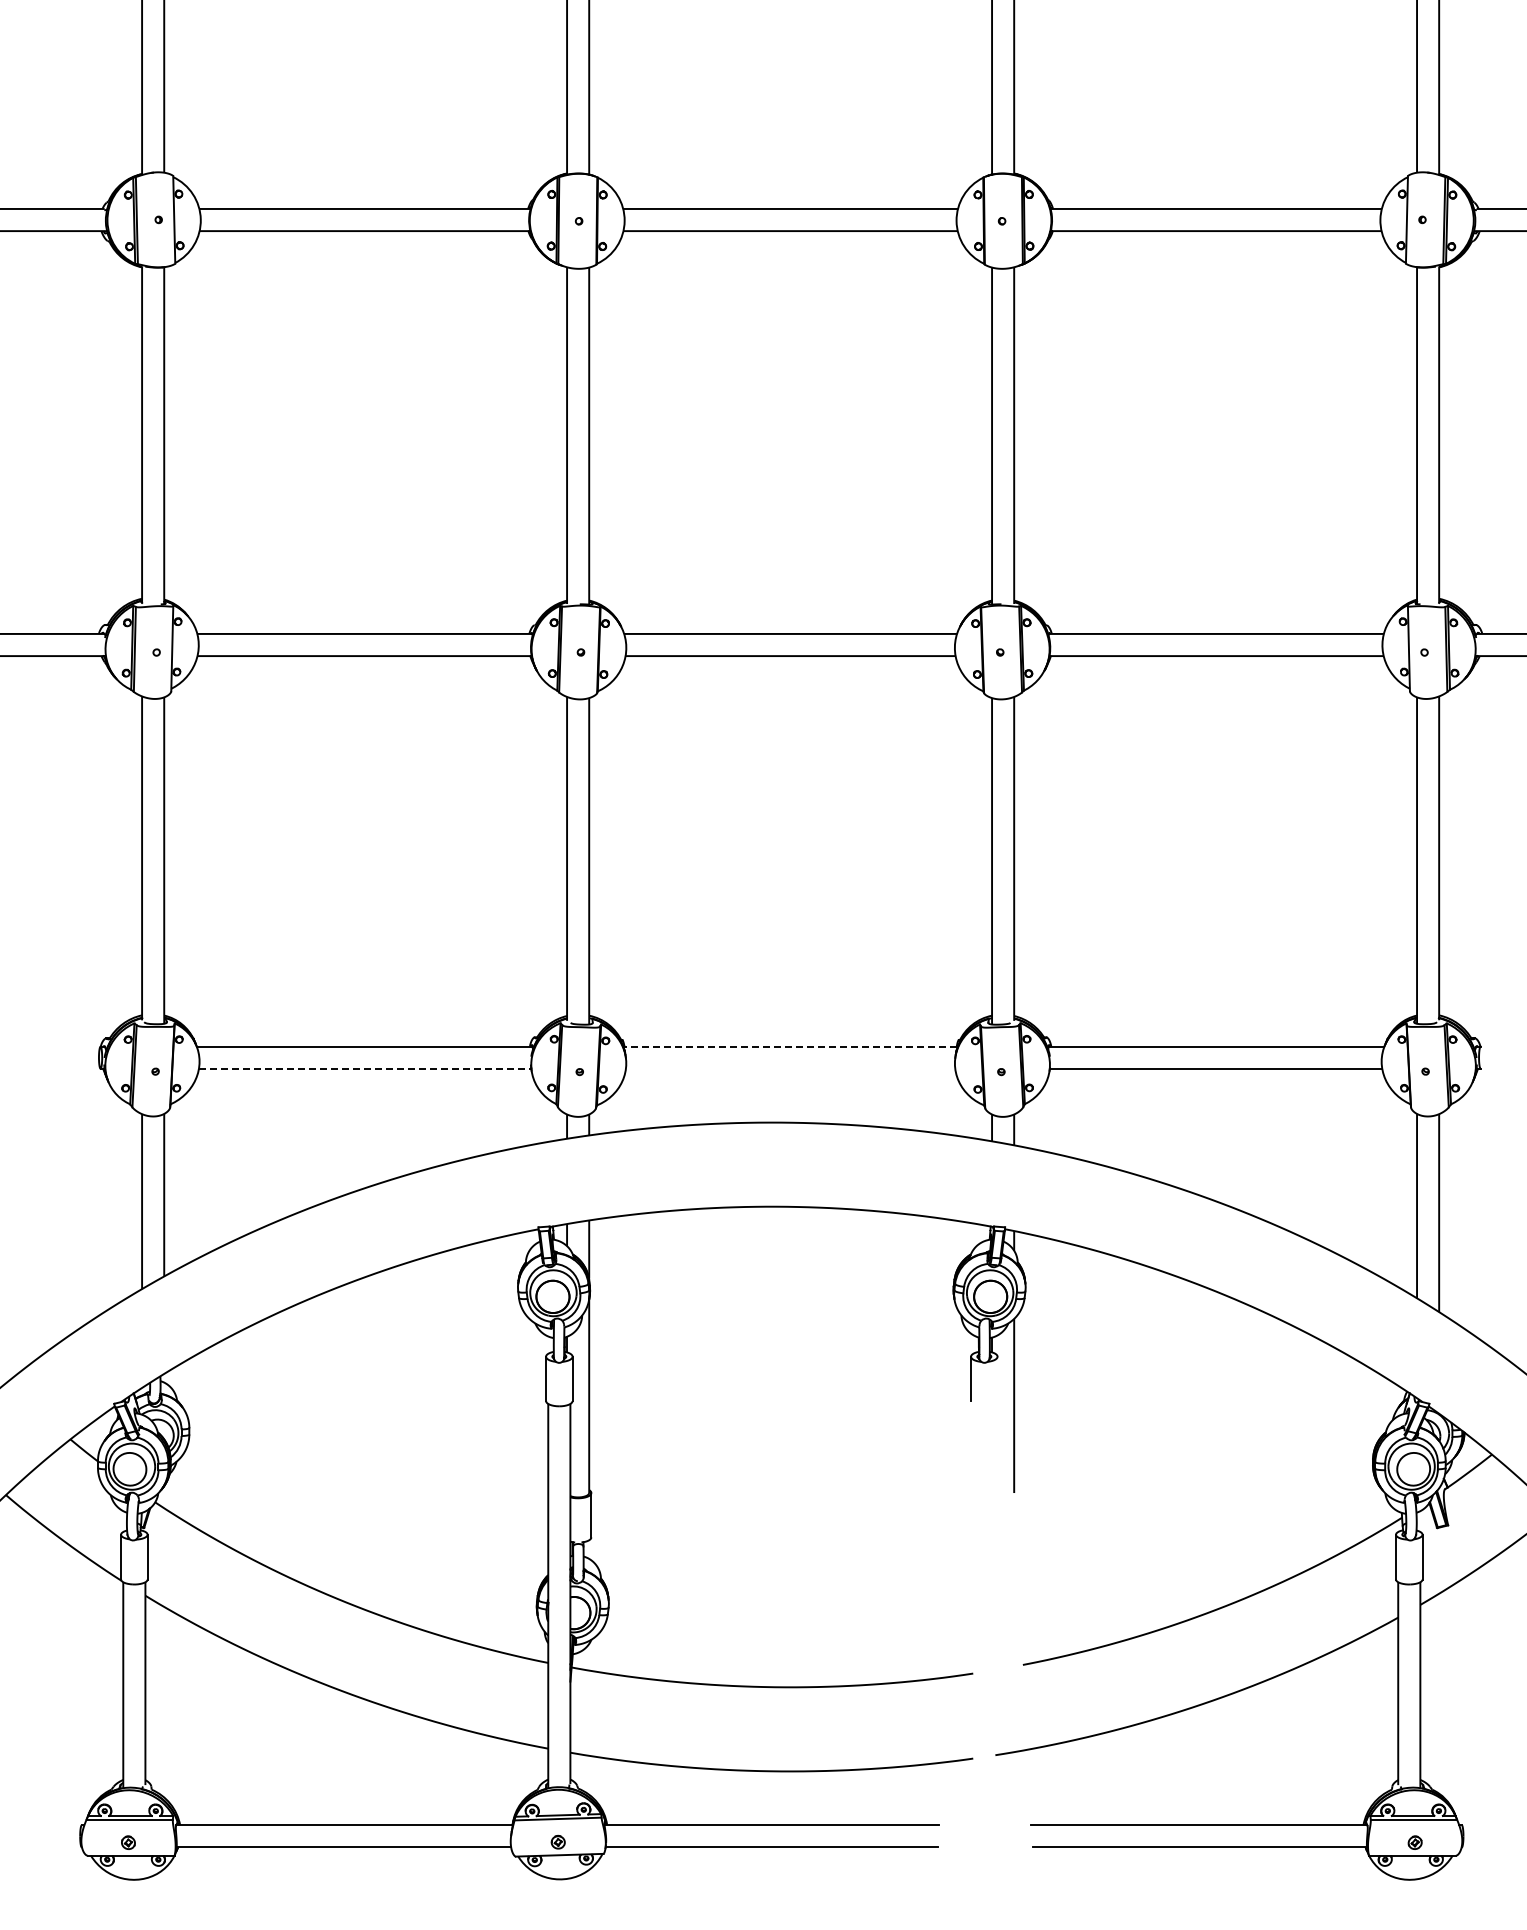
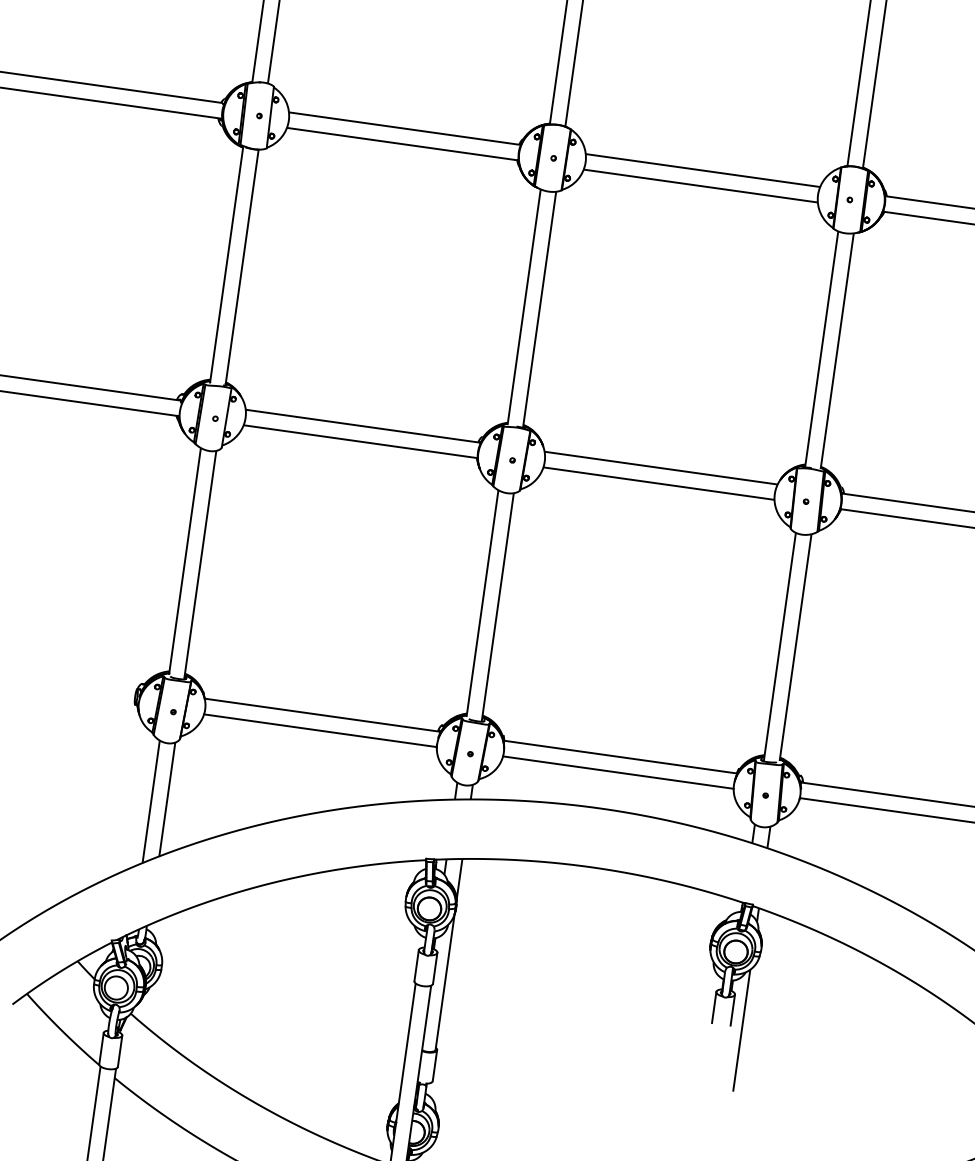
line: (790, 1046) -> (620, 756), dashed -> solid
line: (365, 1068) -> (320, 730), dashed -> solid
line: (790, 1068) -> (618, 772), added
line: (997, 1378) -> (732, 1009), added

